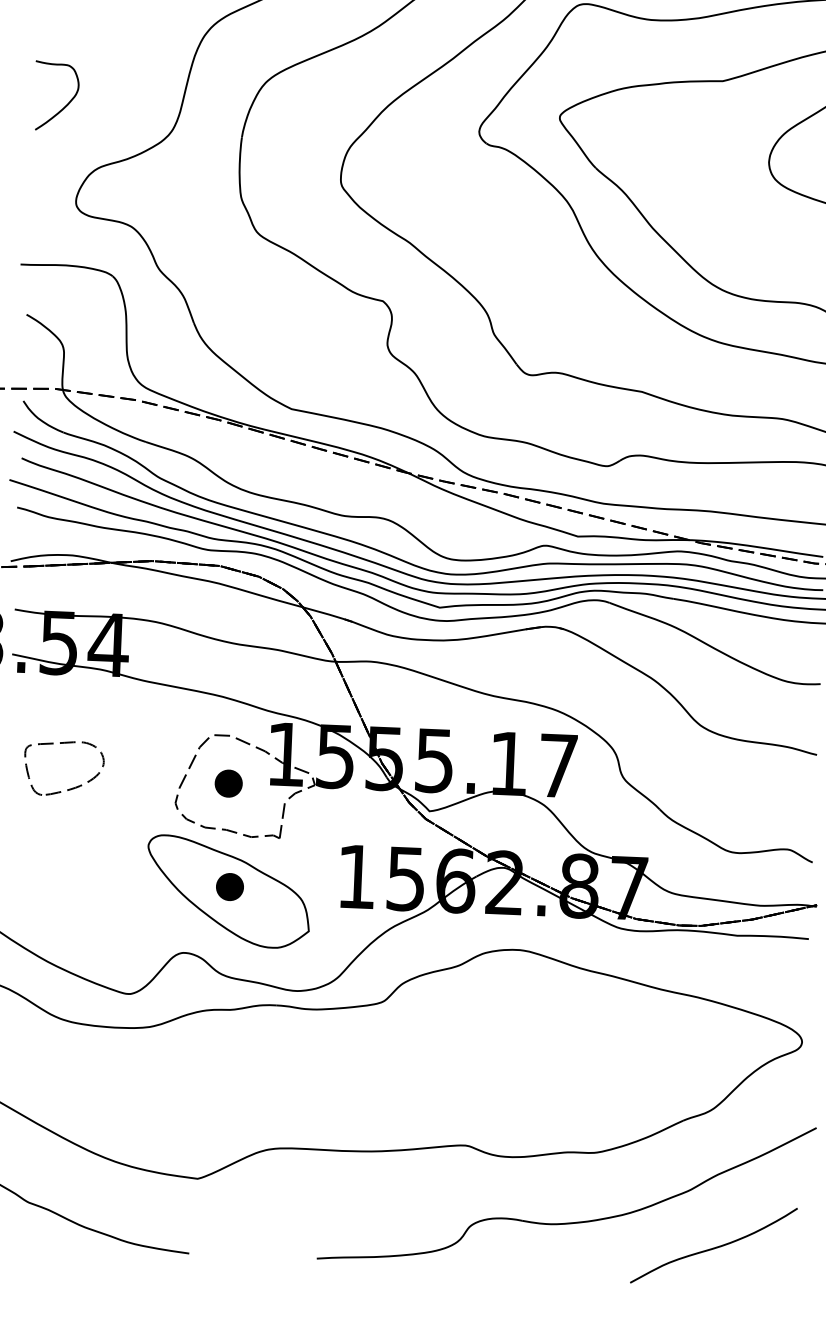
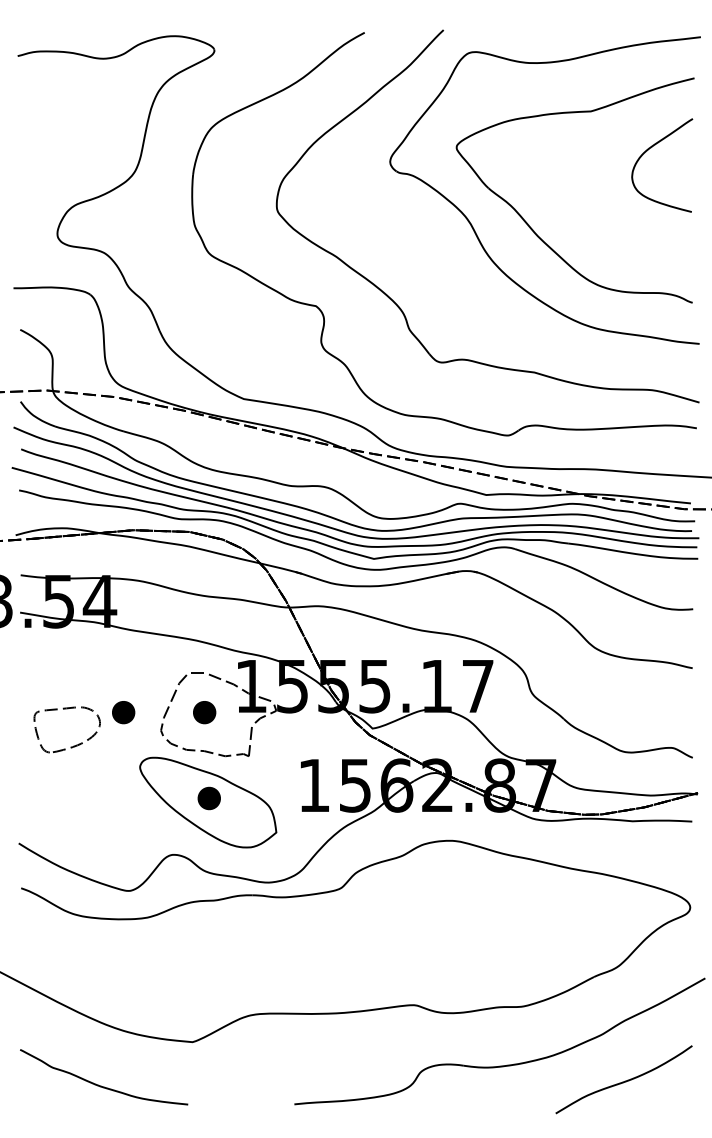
curve: (67, 103) -> (46, 152), removed
part: (131, 779) -> (123, 712), added
part: (70, 787) -> (73, 745), moved

